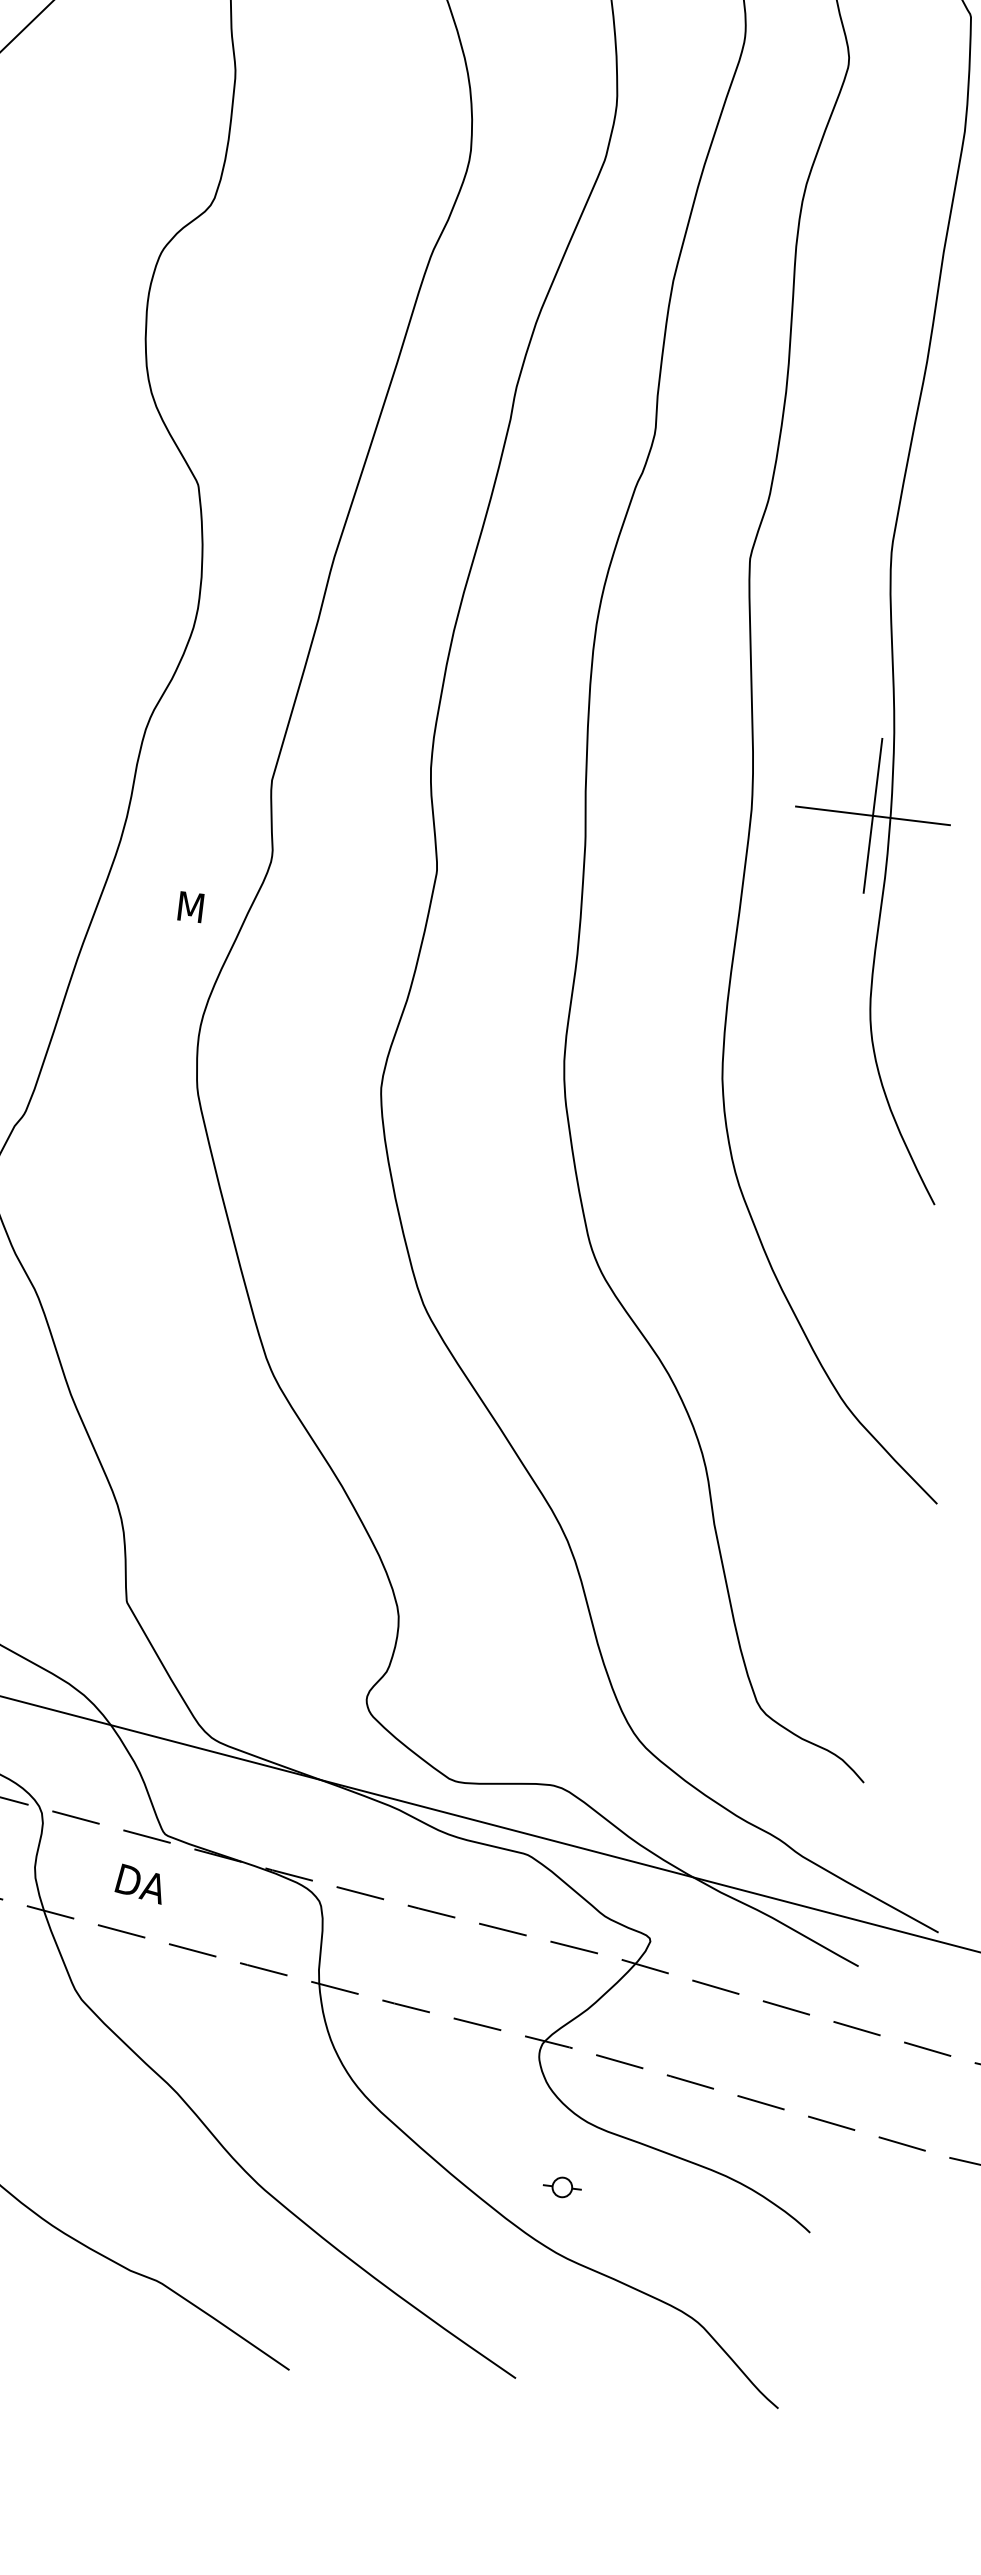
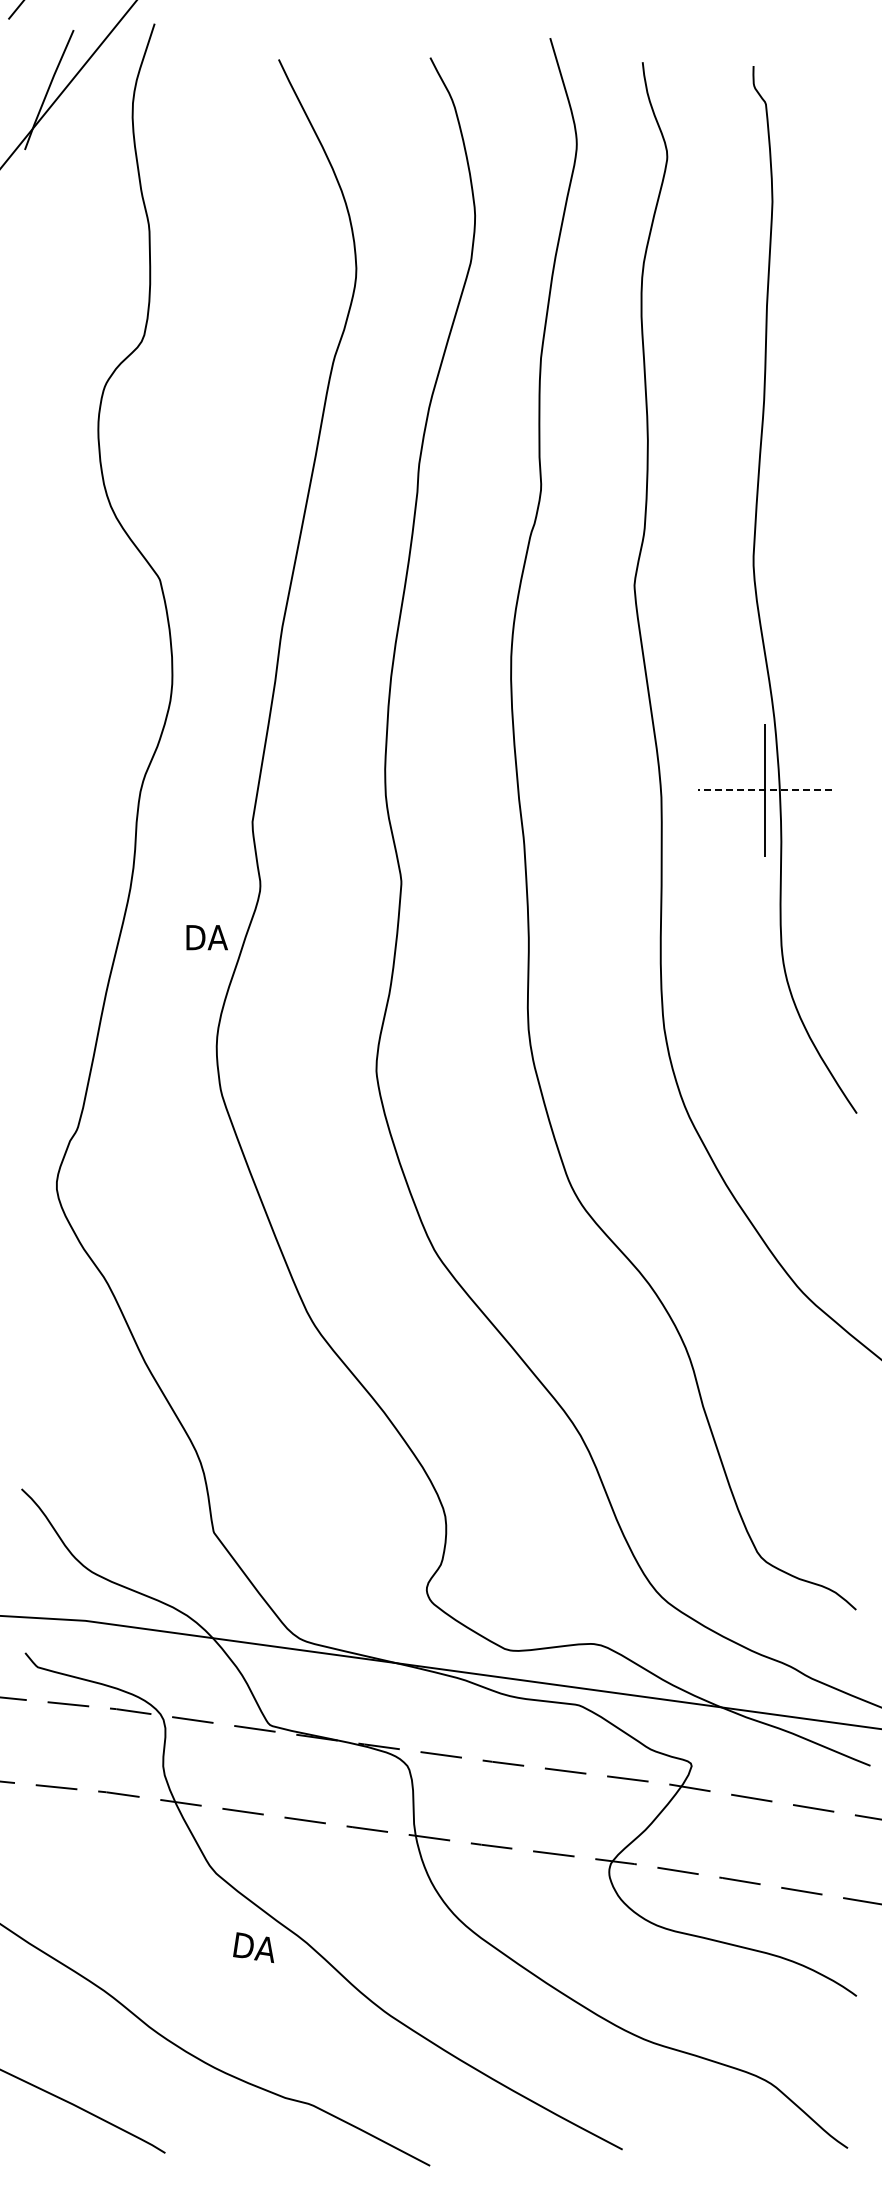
line: (872, 815) -> (764, 790), solid -> dashed
text: (204, 908) -> (208, 937), M -> DA
text: (139, 1883) -> (253, 1947), moved
part: (562, 2187) -> (642, 1983), removed

